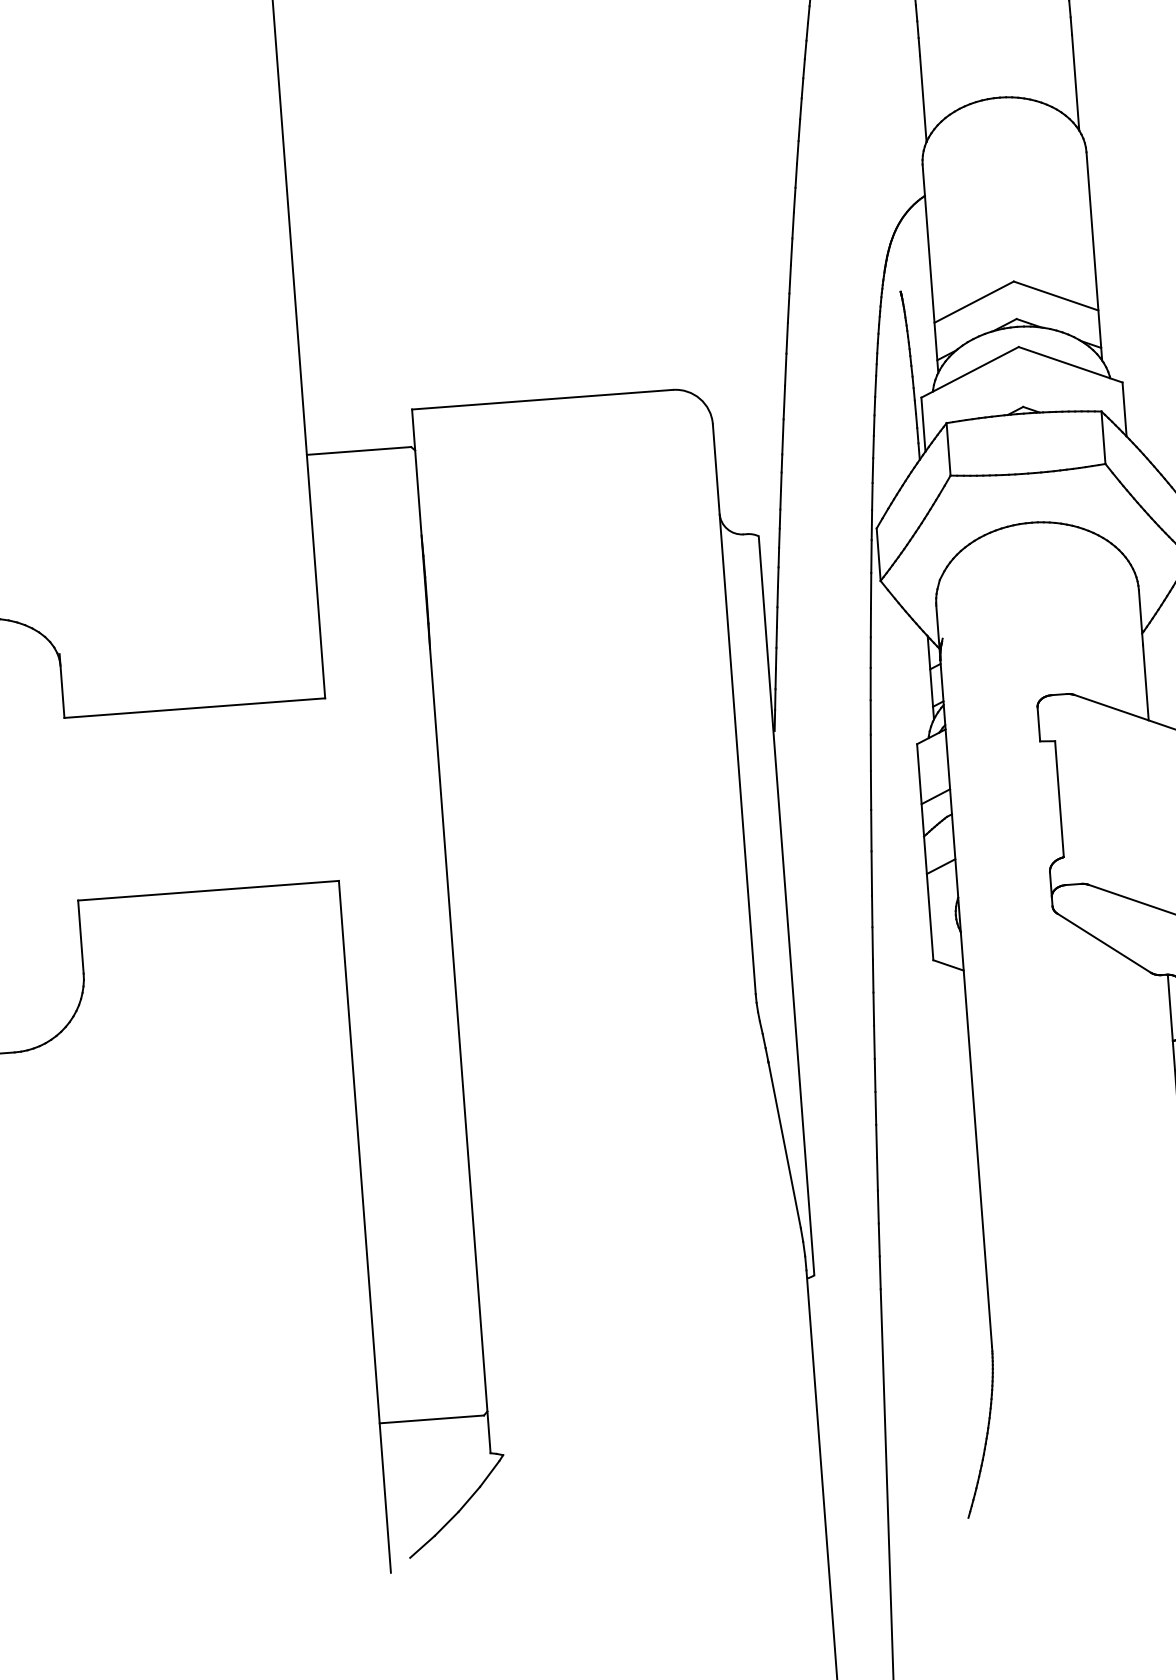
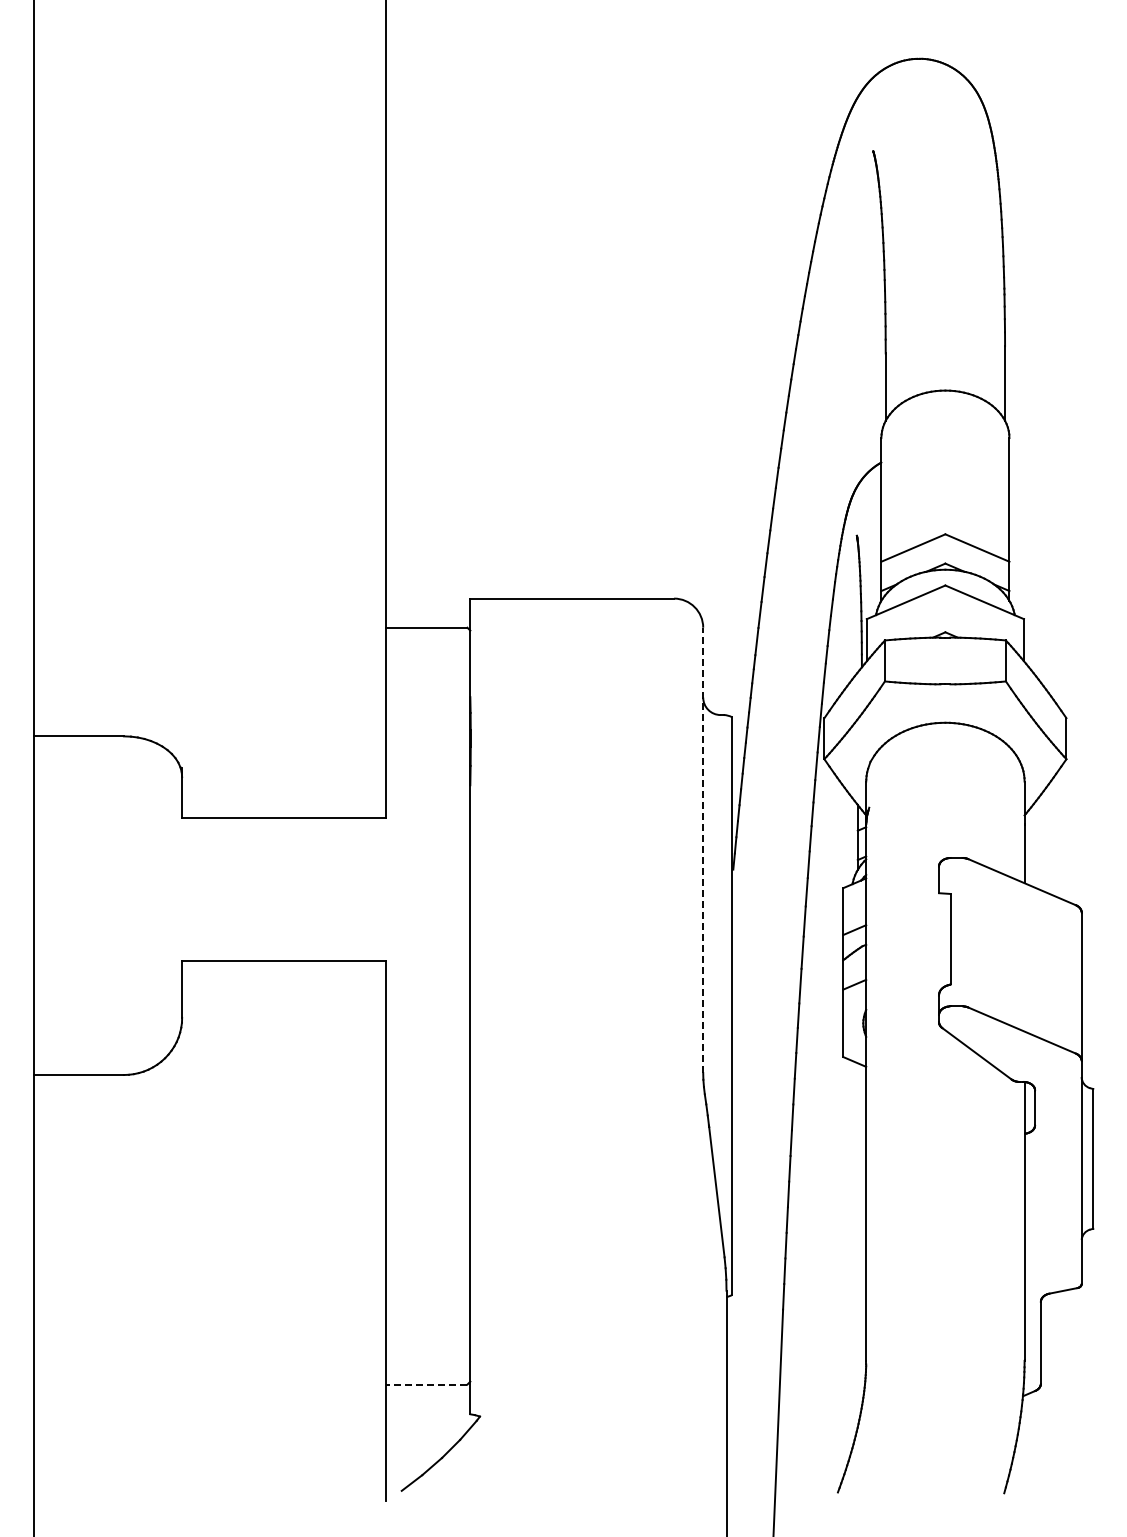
line: (734, 709) -> (703, 850), solid -> dashed
line: (431, 1419) -> (426, 1384), solid -> dashed

